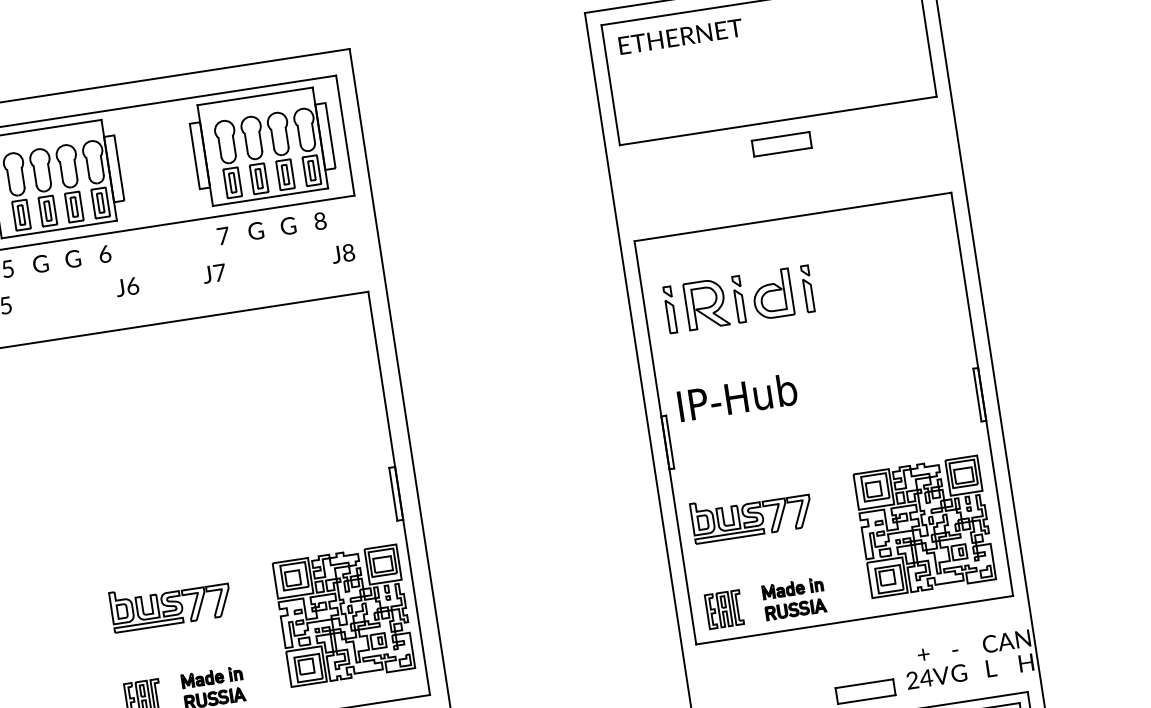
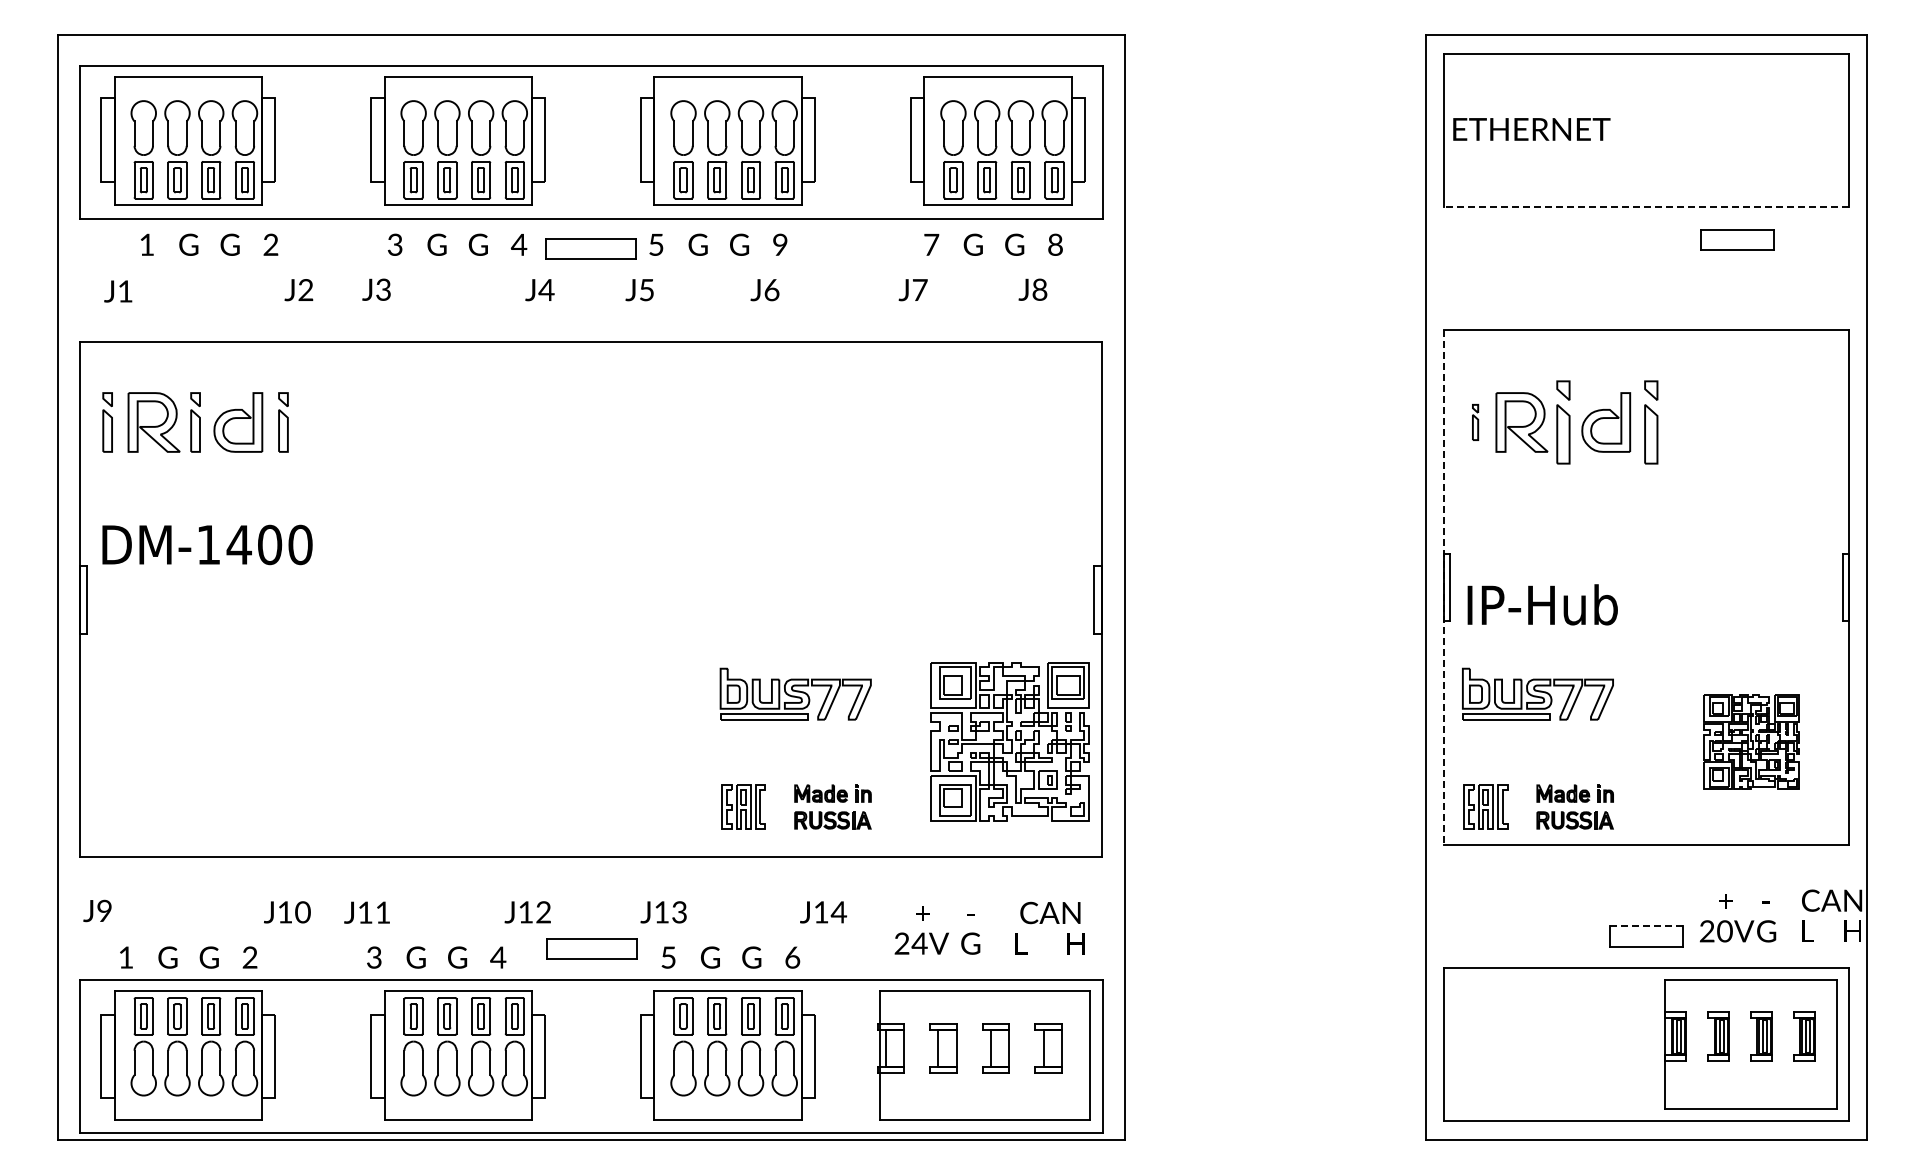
text: (680, 36) -> (1531, 129), moved
line: (777, 121) -> (1645, 207), solid -> dashed
part: (781, 143) -> (1737, 239), moved
text: (105, 253) -> (780, 244), 6 -> 9
text: (342, 253) -> (1032, 289), moved
text: (127, 287) -> (764, 290), moved
part: (808, 288) -> (1651, 422), size x1.4
part: (739, 299) -> (1563, 422), size x1.4
part: (670, 309) -> (1475, 422), size x0.6
text: (737, 397) -> (1542, 604), moved
line: (665, 442) -> (1444, 587), solid -> dashed
part: (924, 526) -> (1751, 741), size x0.6
text: (926, 678) -> (1724, 931), 24V -> 20V
line: (864, 683) -> (1646, 926), solid -> dashed

